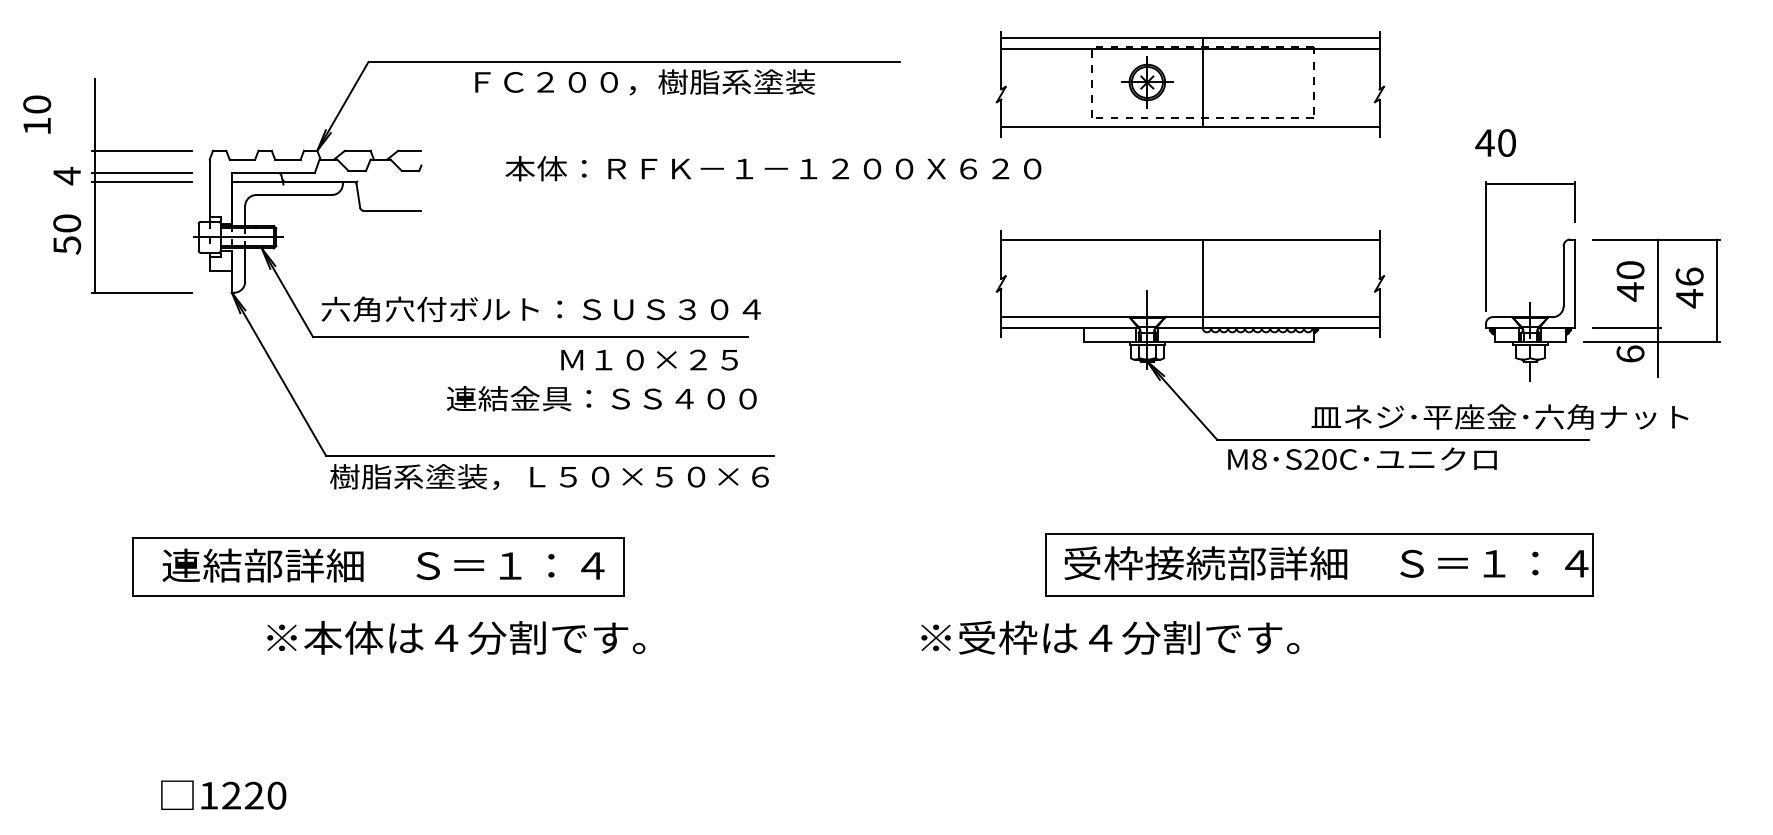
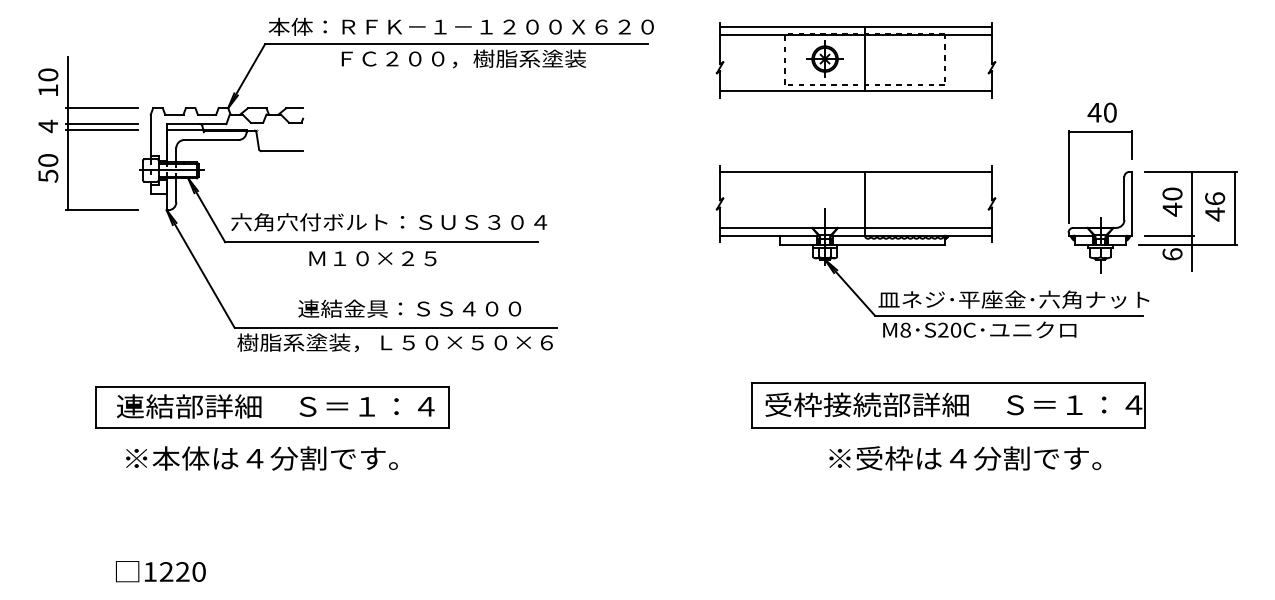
text: (37, 114) -> (48, 82), moved
text: (1495, 142) -> (1102, 112), moved
text: (773, 168) -> (461, 26), moved
text: (649, 359) -> (372, 258), moved
text: (601, 398) -> (409, 308), moved
text: (1499, 416) -> (1013, 299), moved
text: (456, 637) -> (262, 458), moved
text: (1110, 637) -> (965, 458), moved

